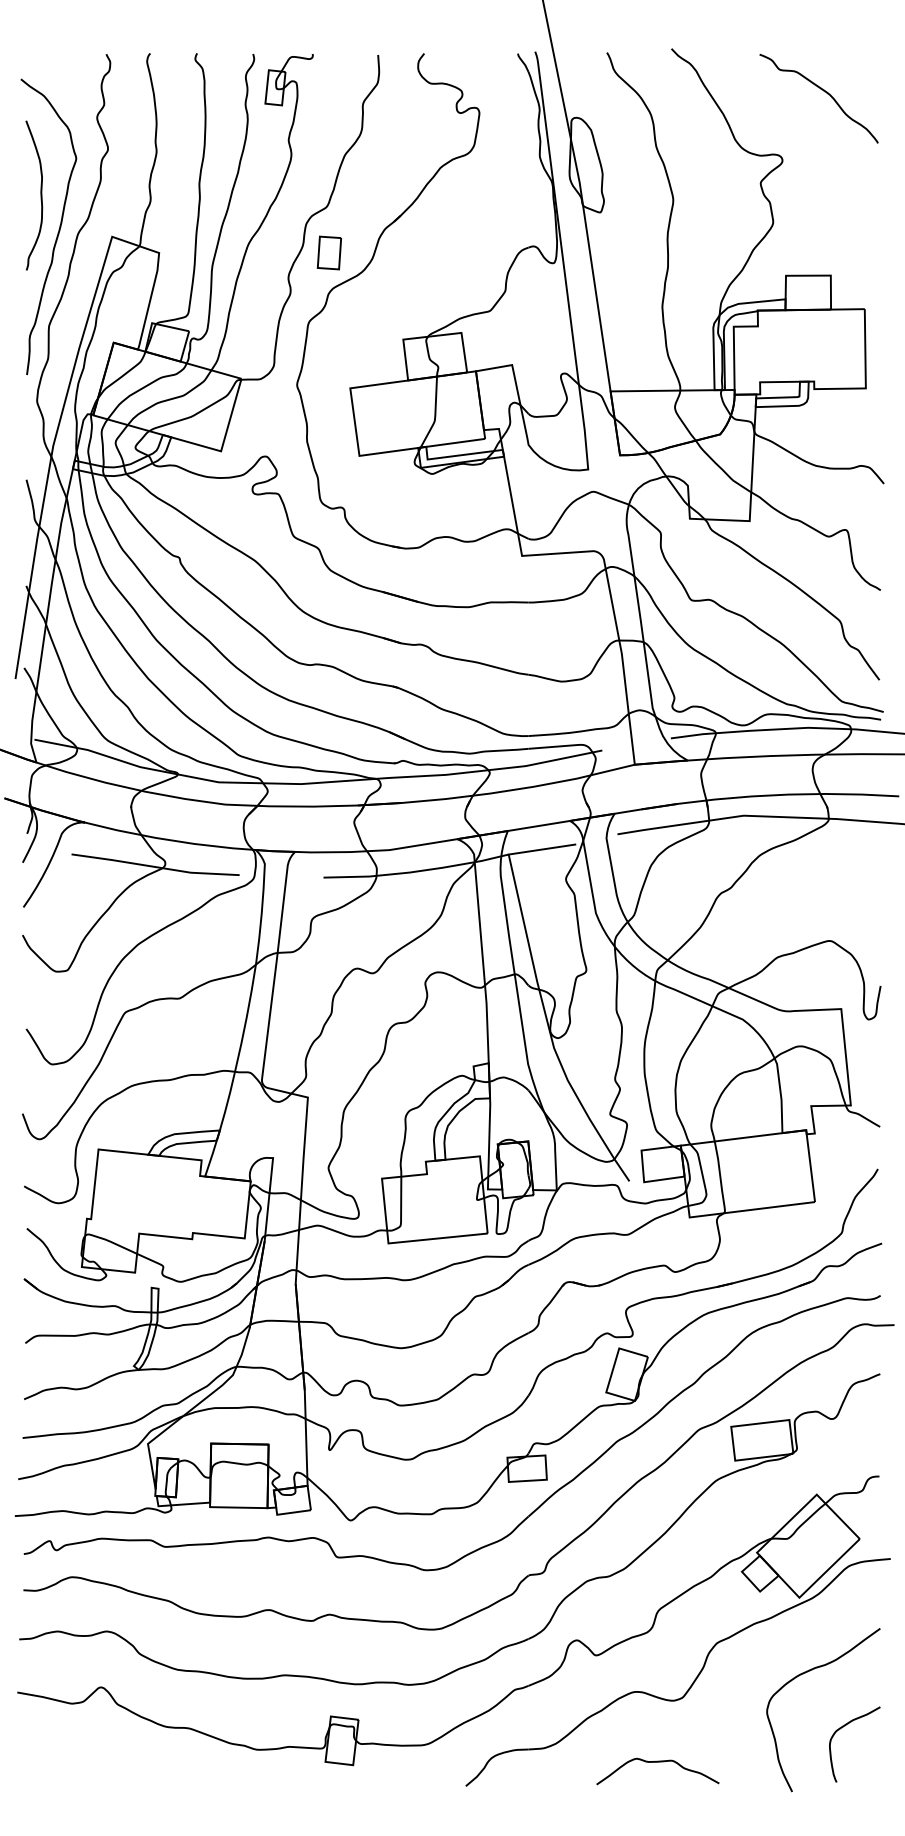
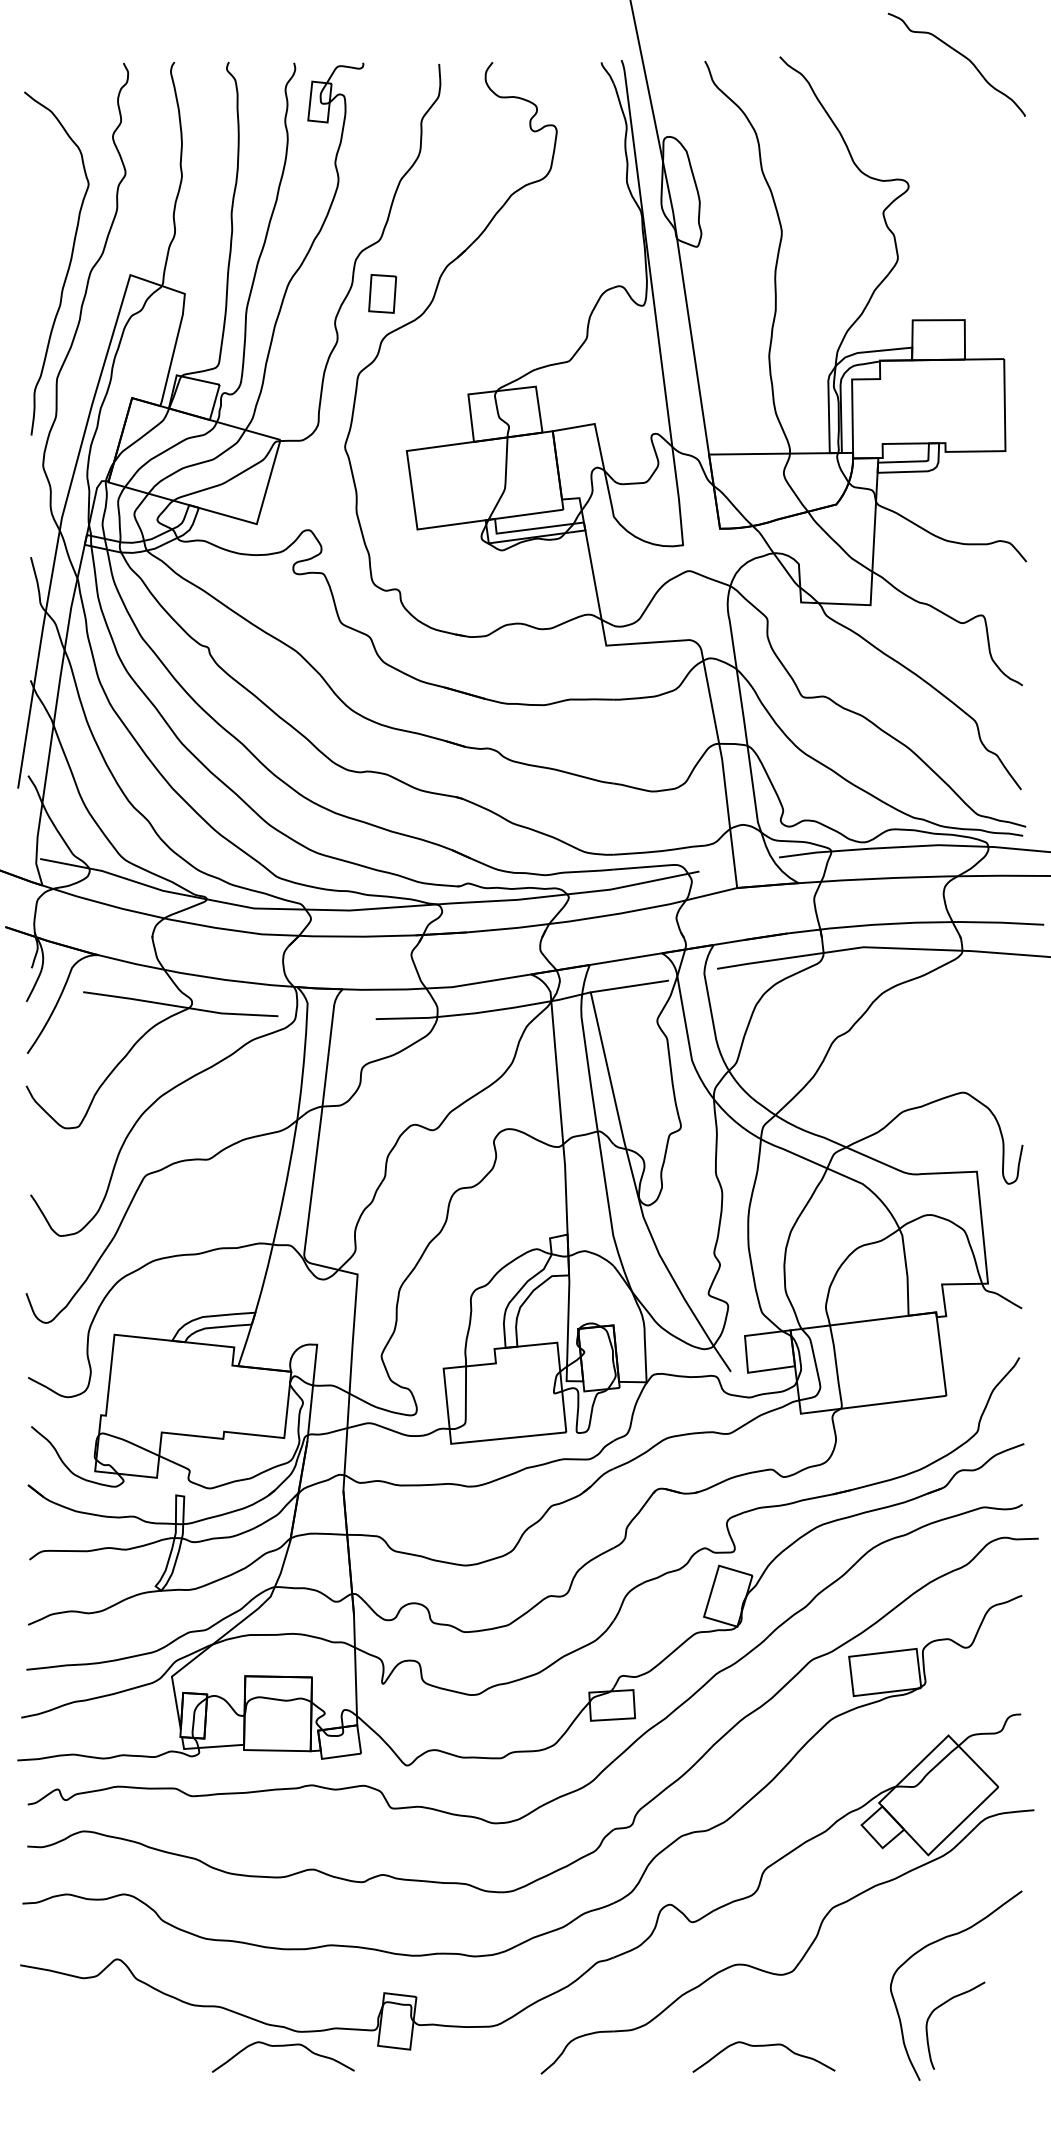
curve: (823, 91) -> (962, 56), moved
curve: (40, 195) -> (47, 227), removed
curve: (845, 1726) -> (944, 2004), moved
curve: (243, 1762) -> (282, 2046), added

